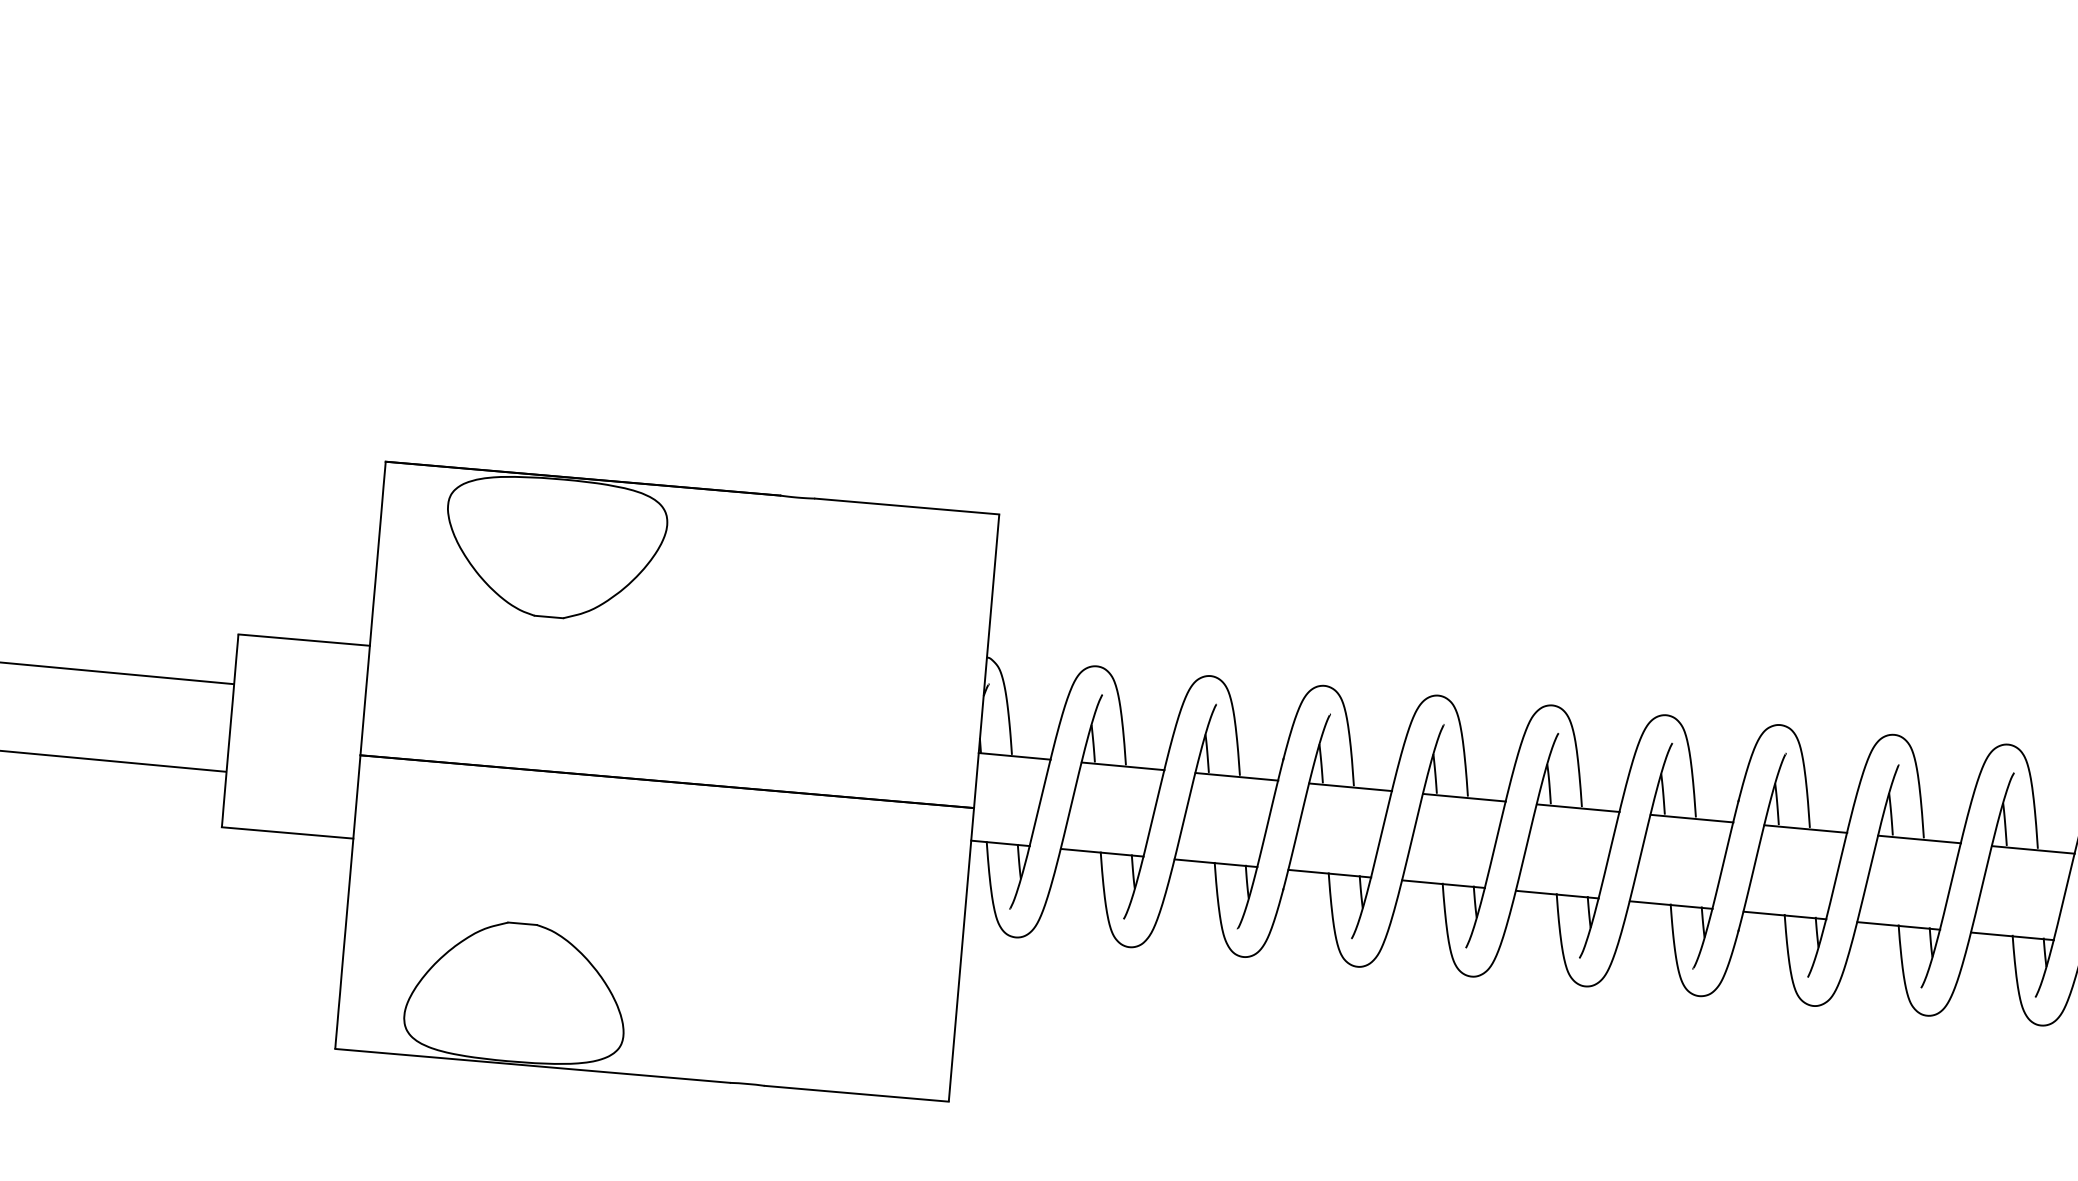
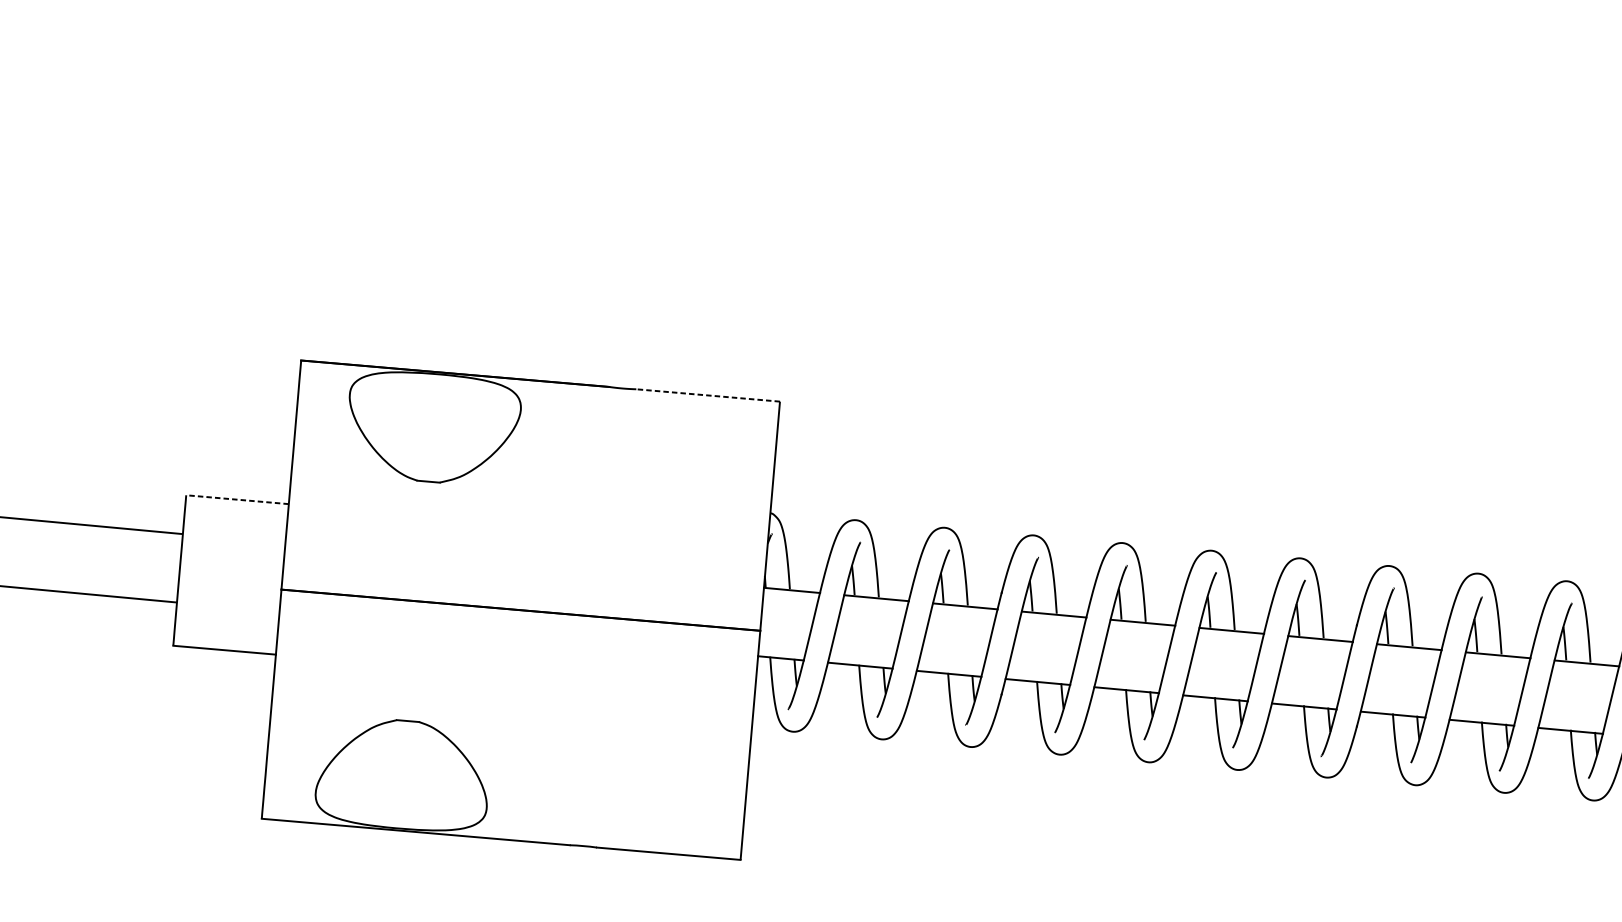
line: (906, 506) -> (707, 395), solid -> dashed
line: (304, 640) -> (237, 500), solid -> dashed

